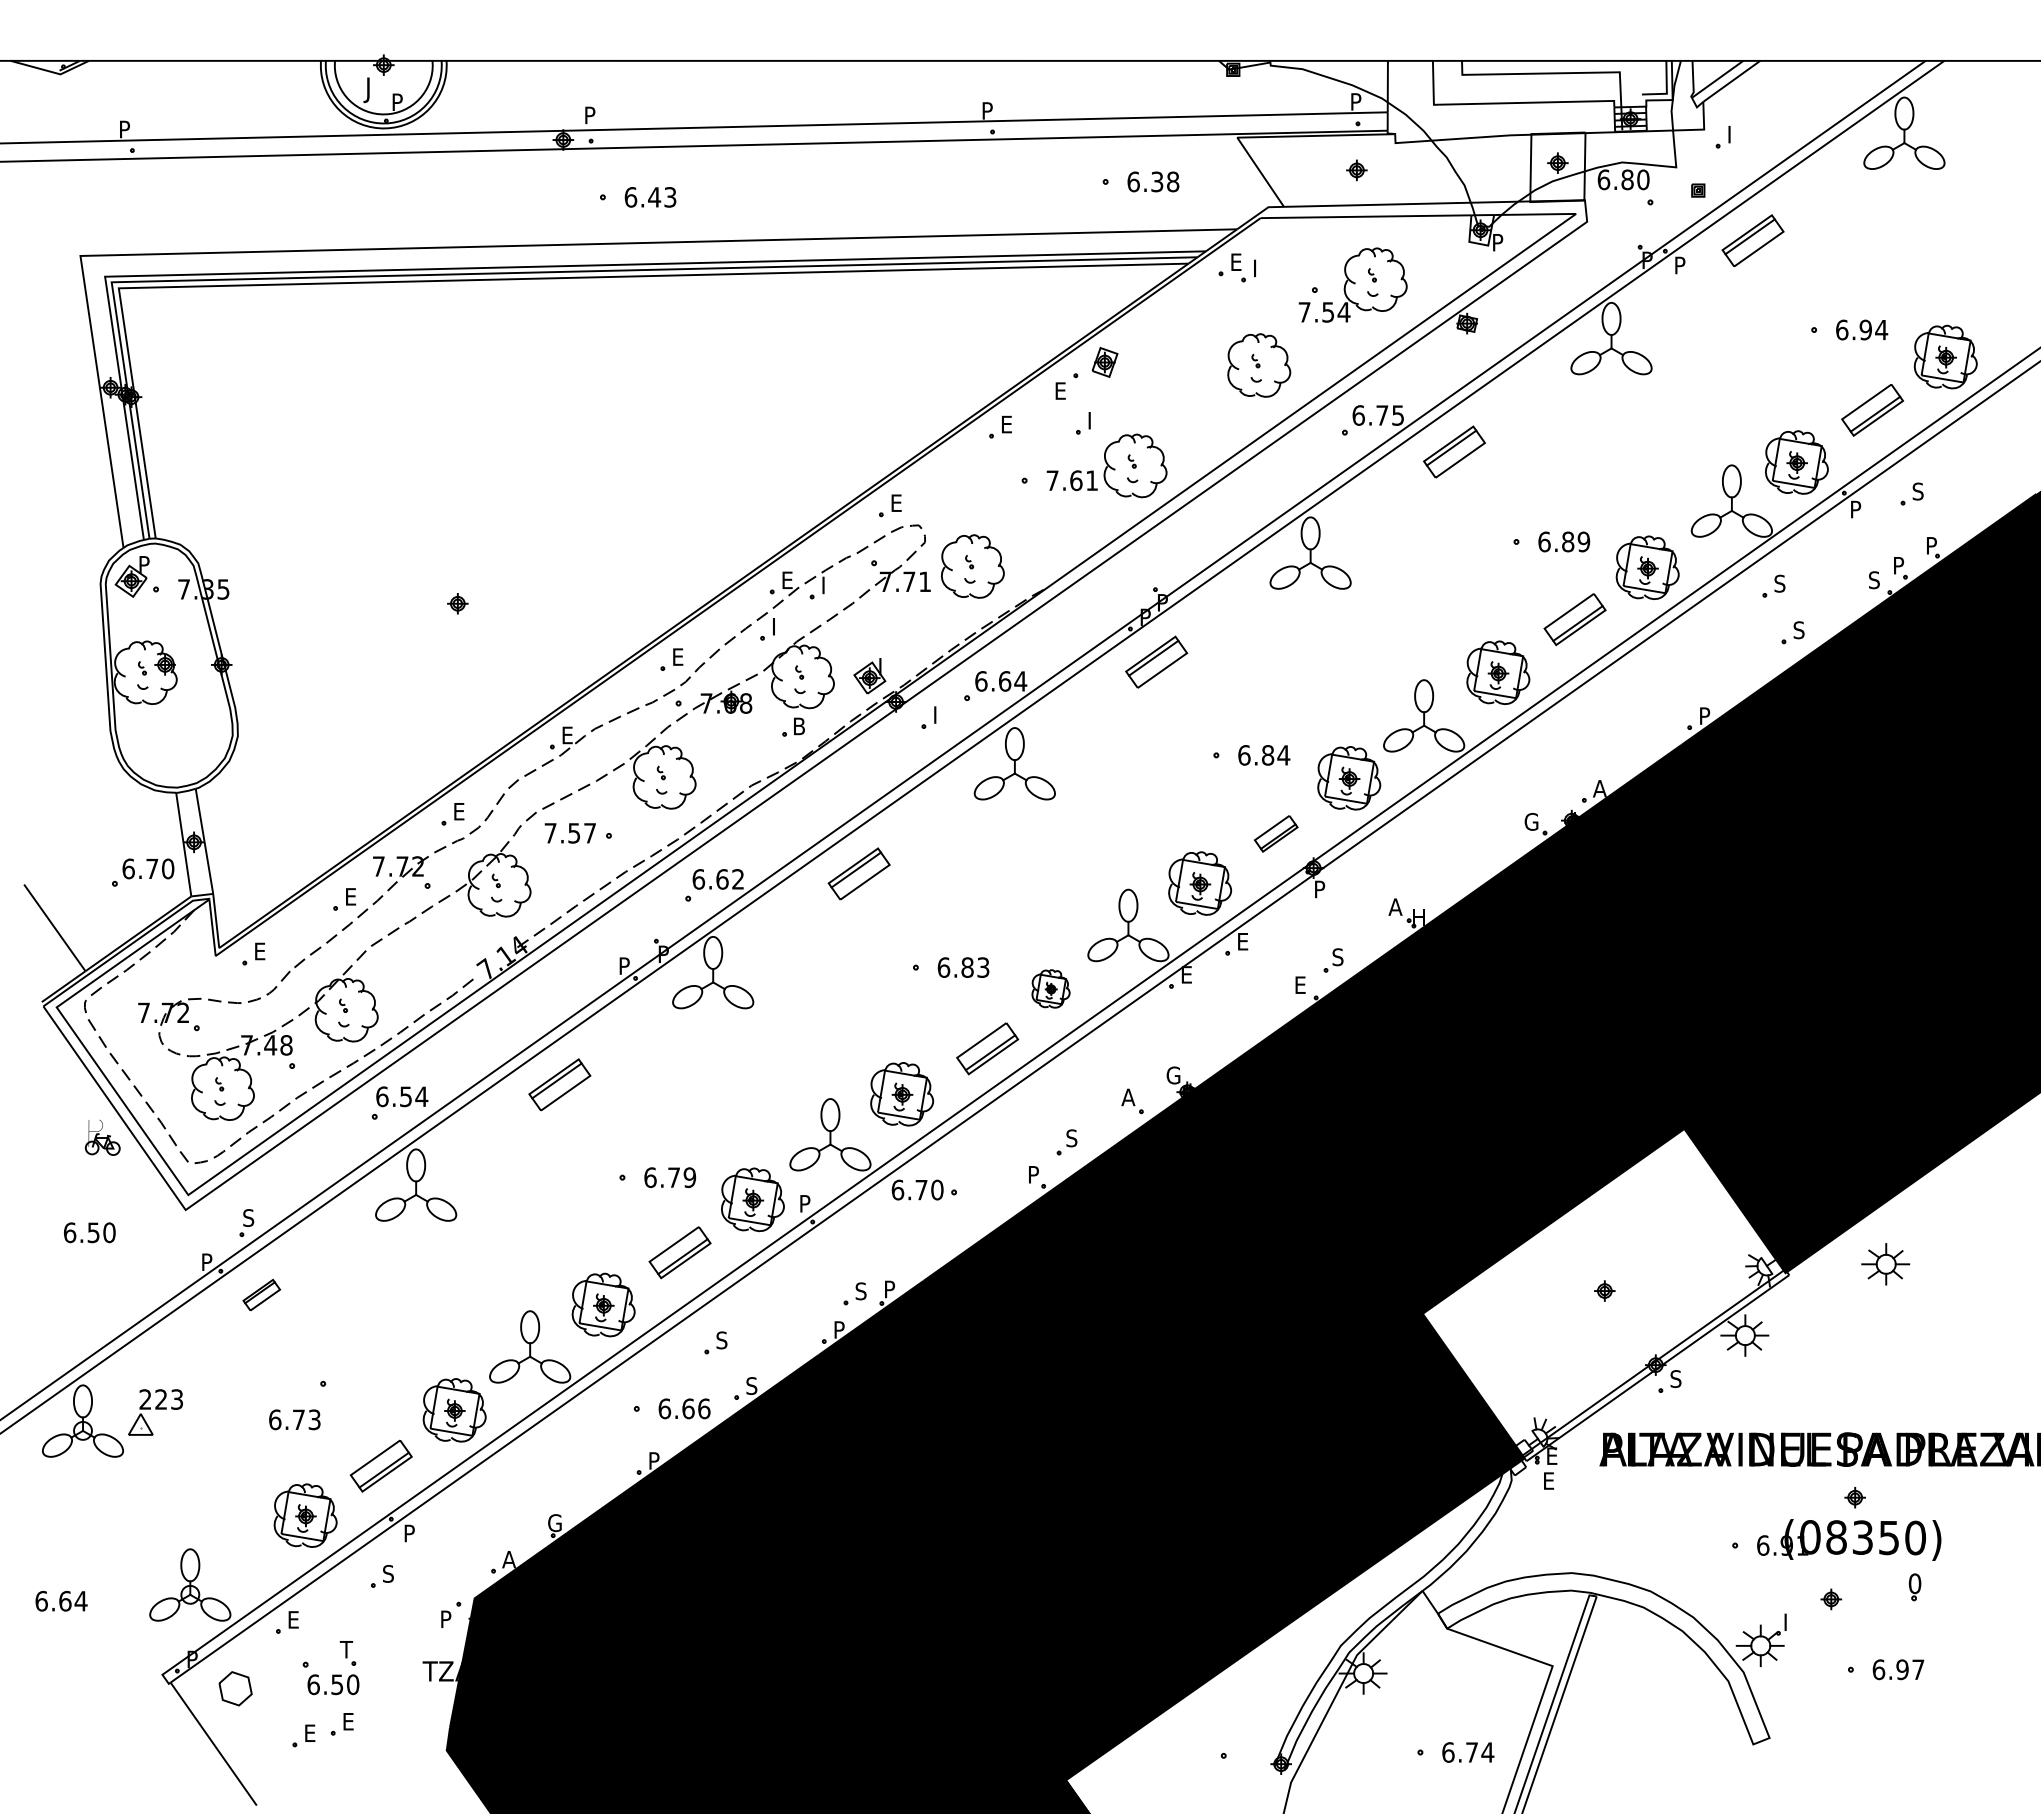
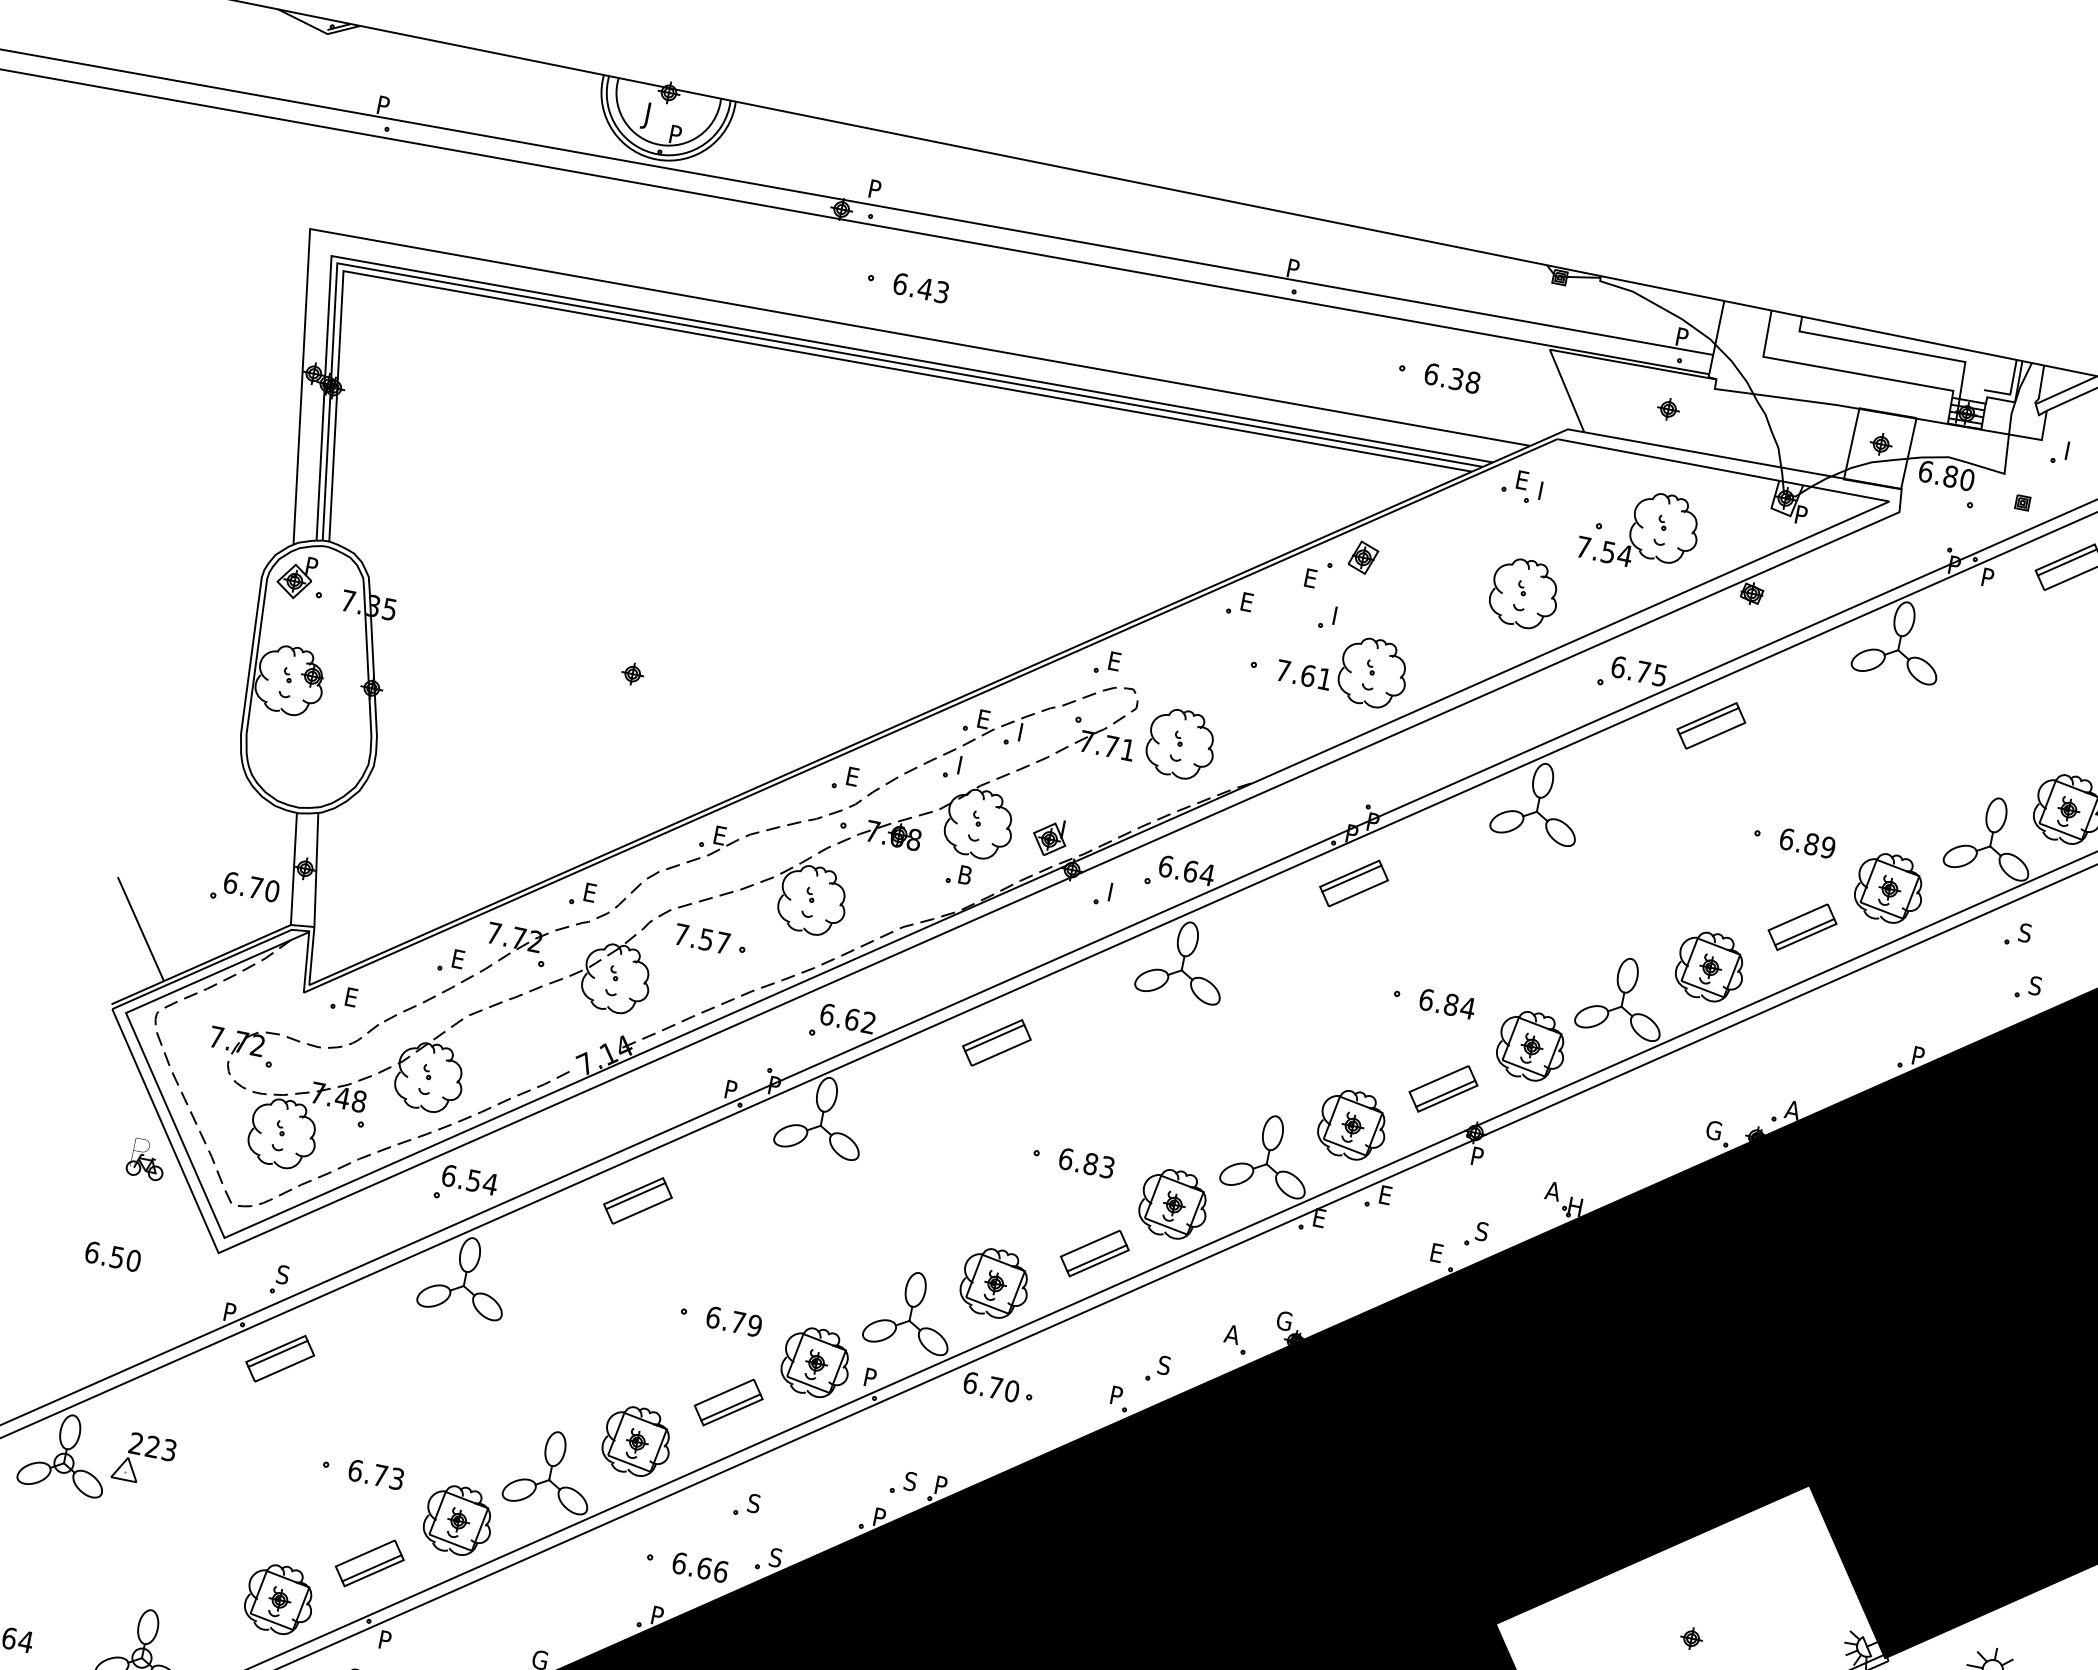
part: (1275, 833) -> (1442, 1088), size x1.43
part: (1050, 988) -> (1173, 1203), size x1.67
part: (261, 1294) -> (280, 1357), size x1.67
text: (294, 1419) -> (375, 1474), moved

